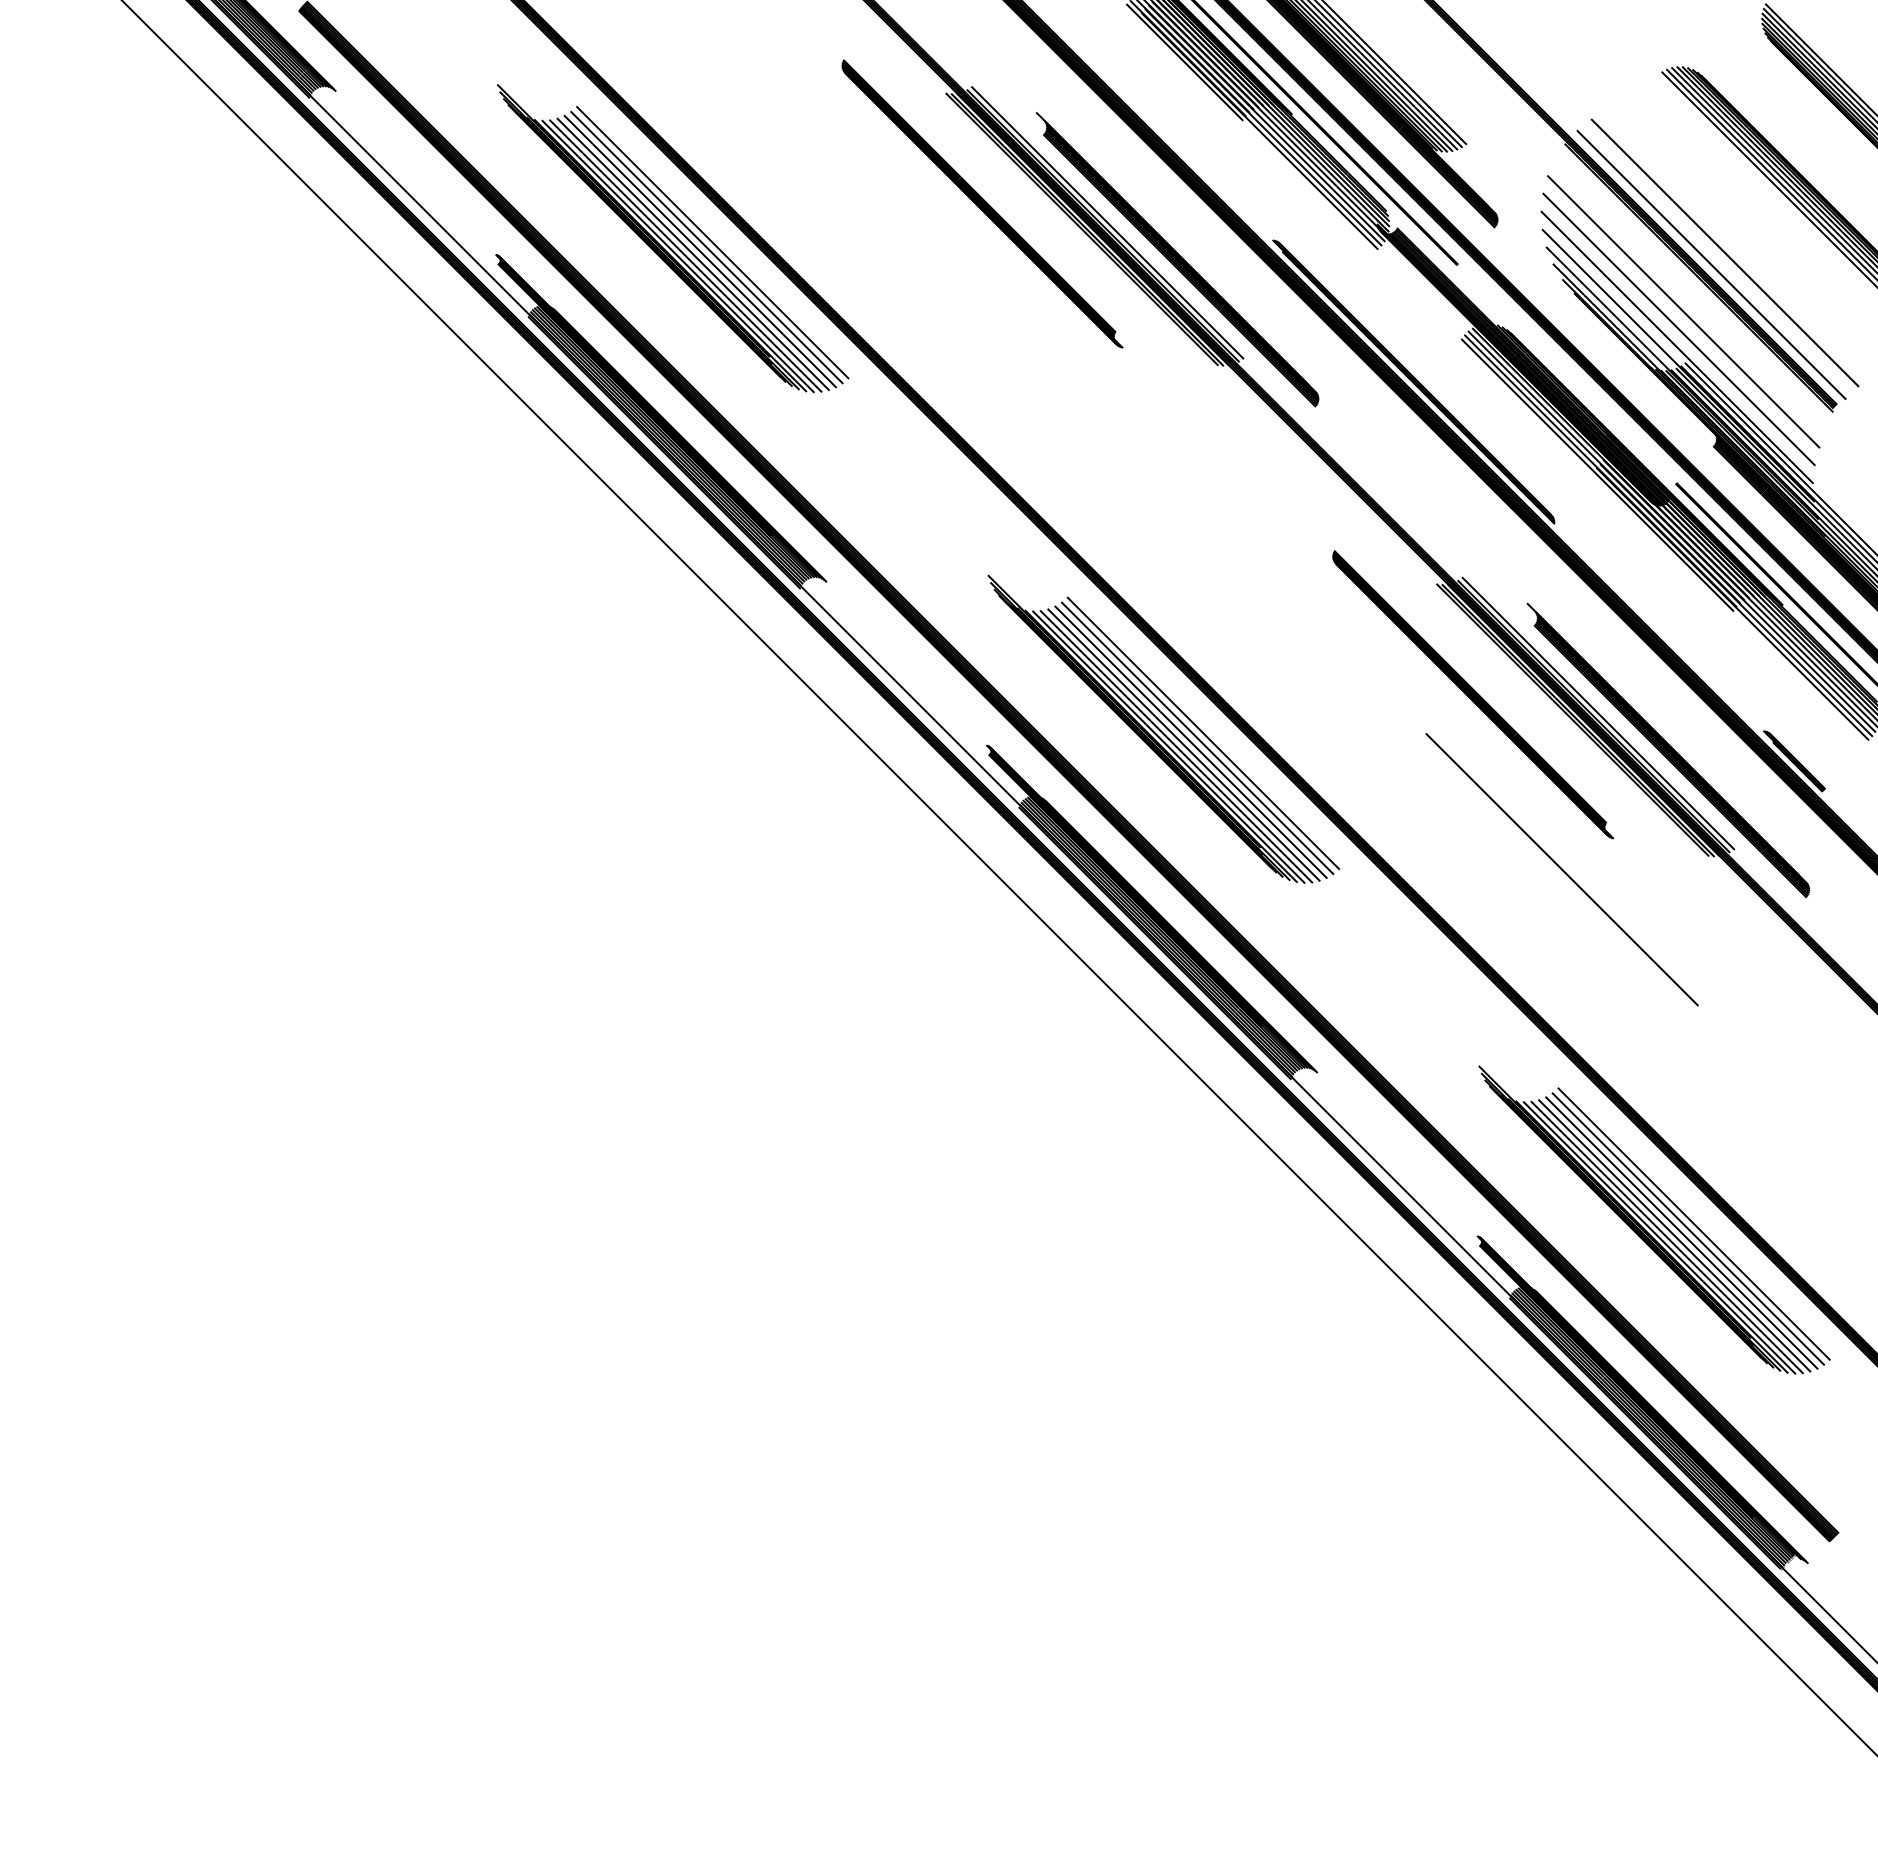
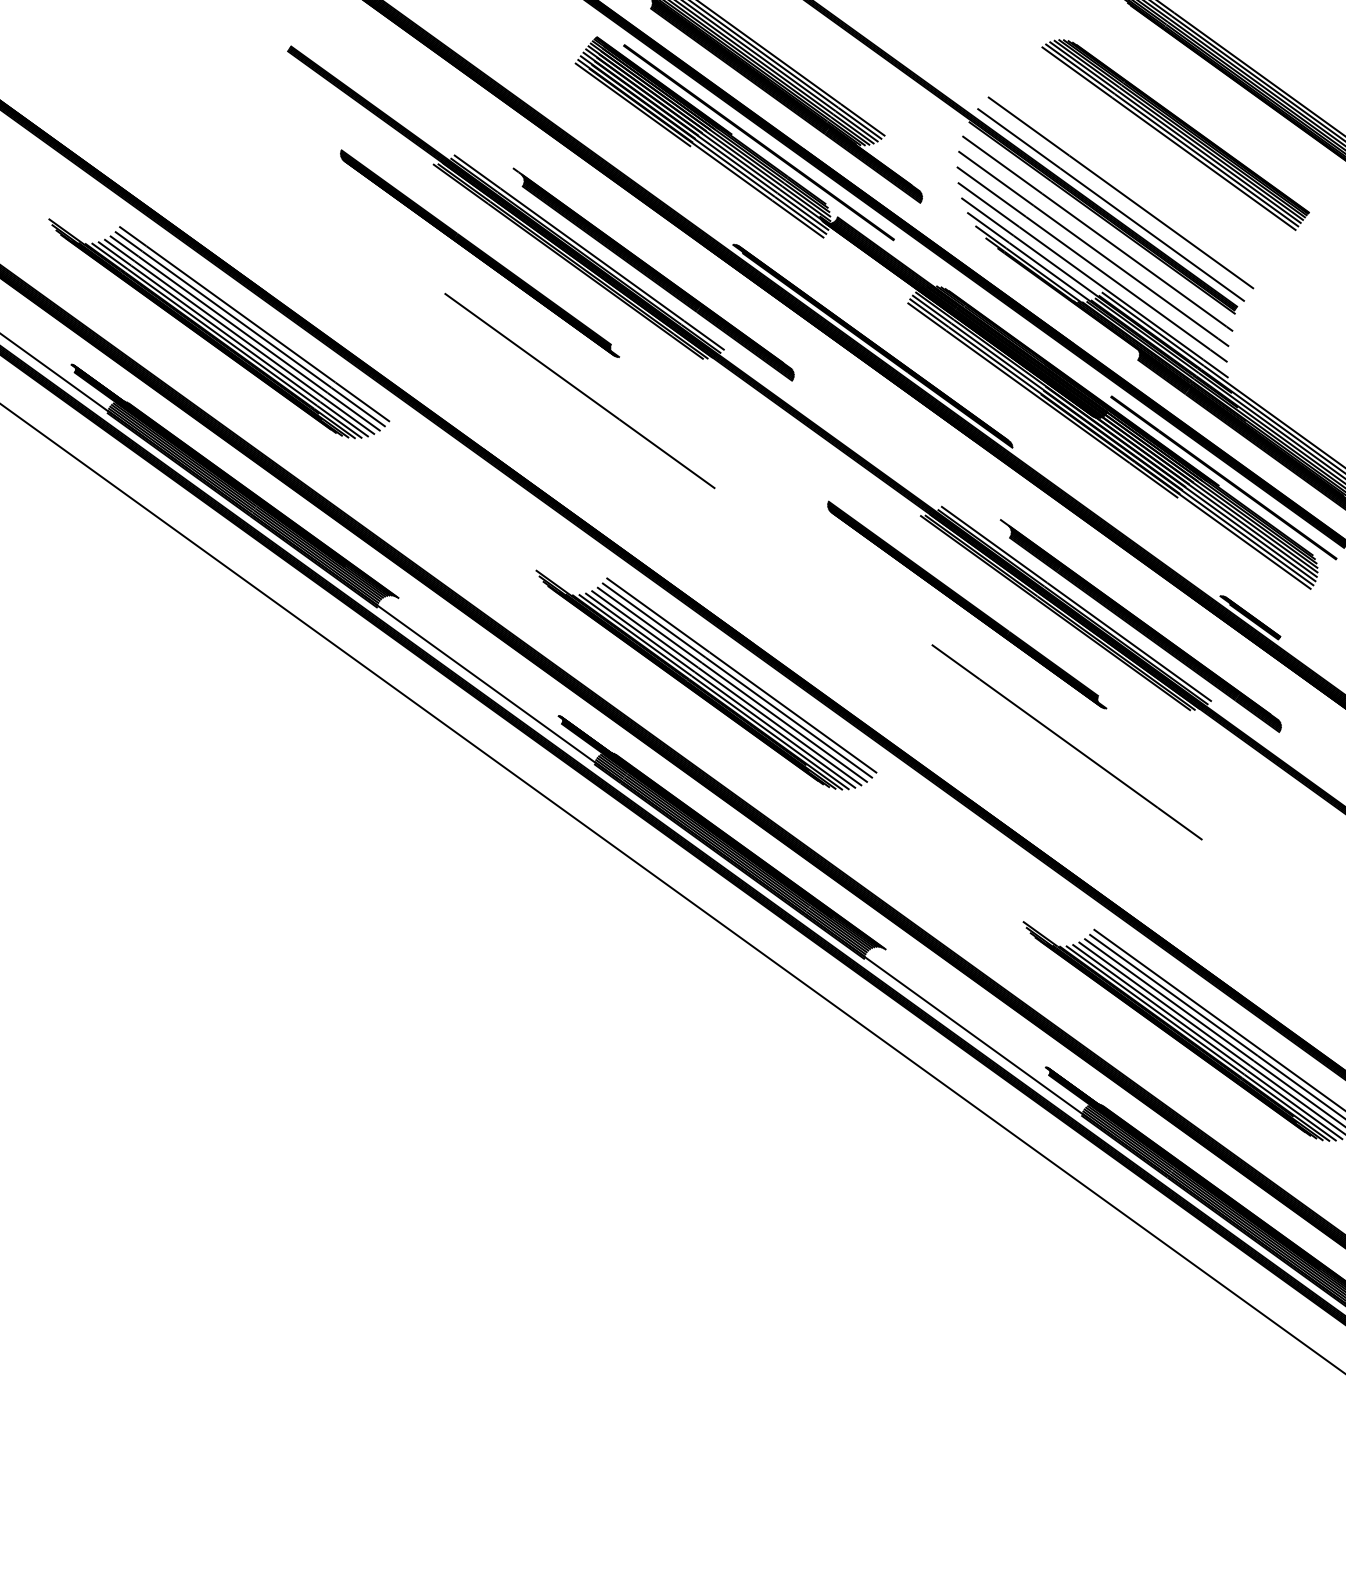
line: (1690, 294) -> (1097, 233), added
line: (1071, 378) -> (579, 390), added

